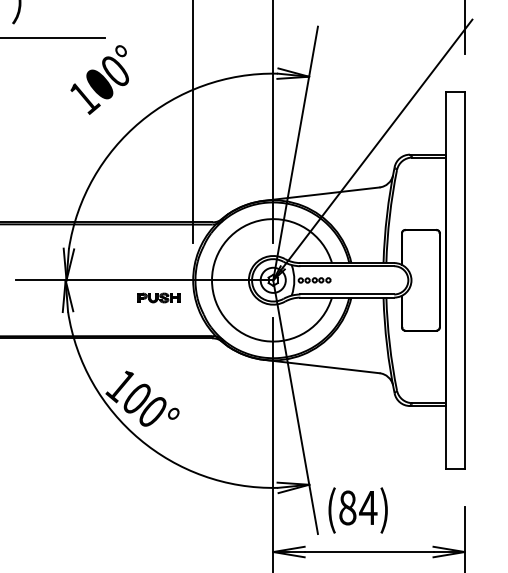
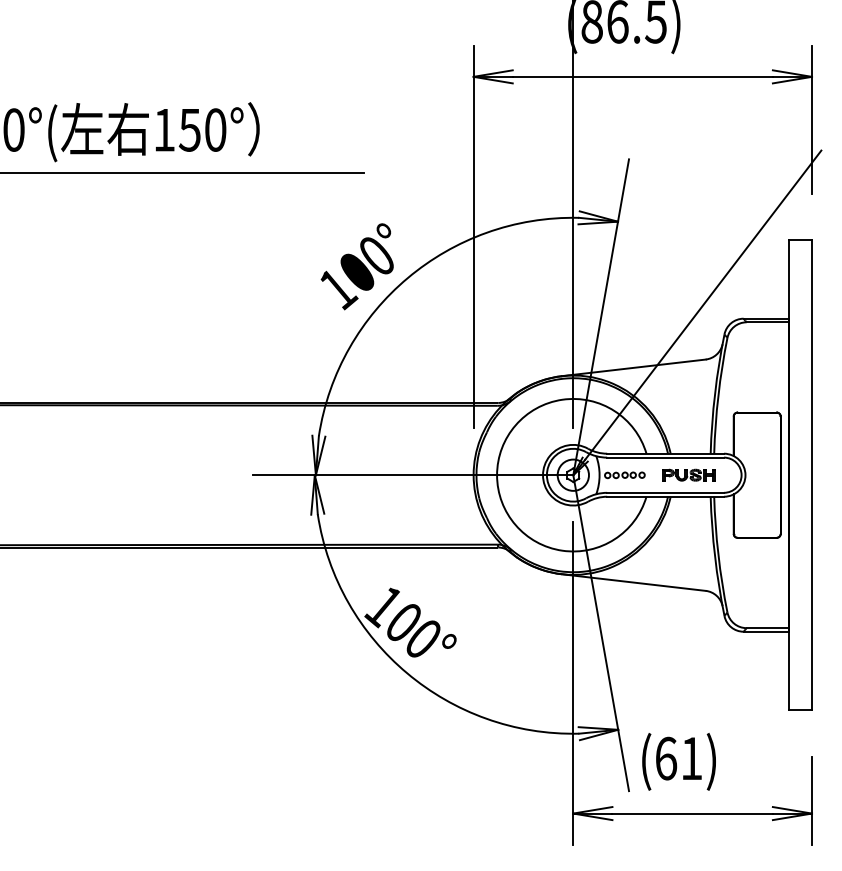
text: (99, 79) -> (356, 266), moved
part: (158, 297) -> (688, 474), moved
text: (358, 507) -> (679, 758), (84) -> (61)

